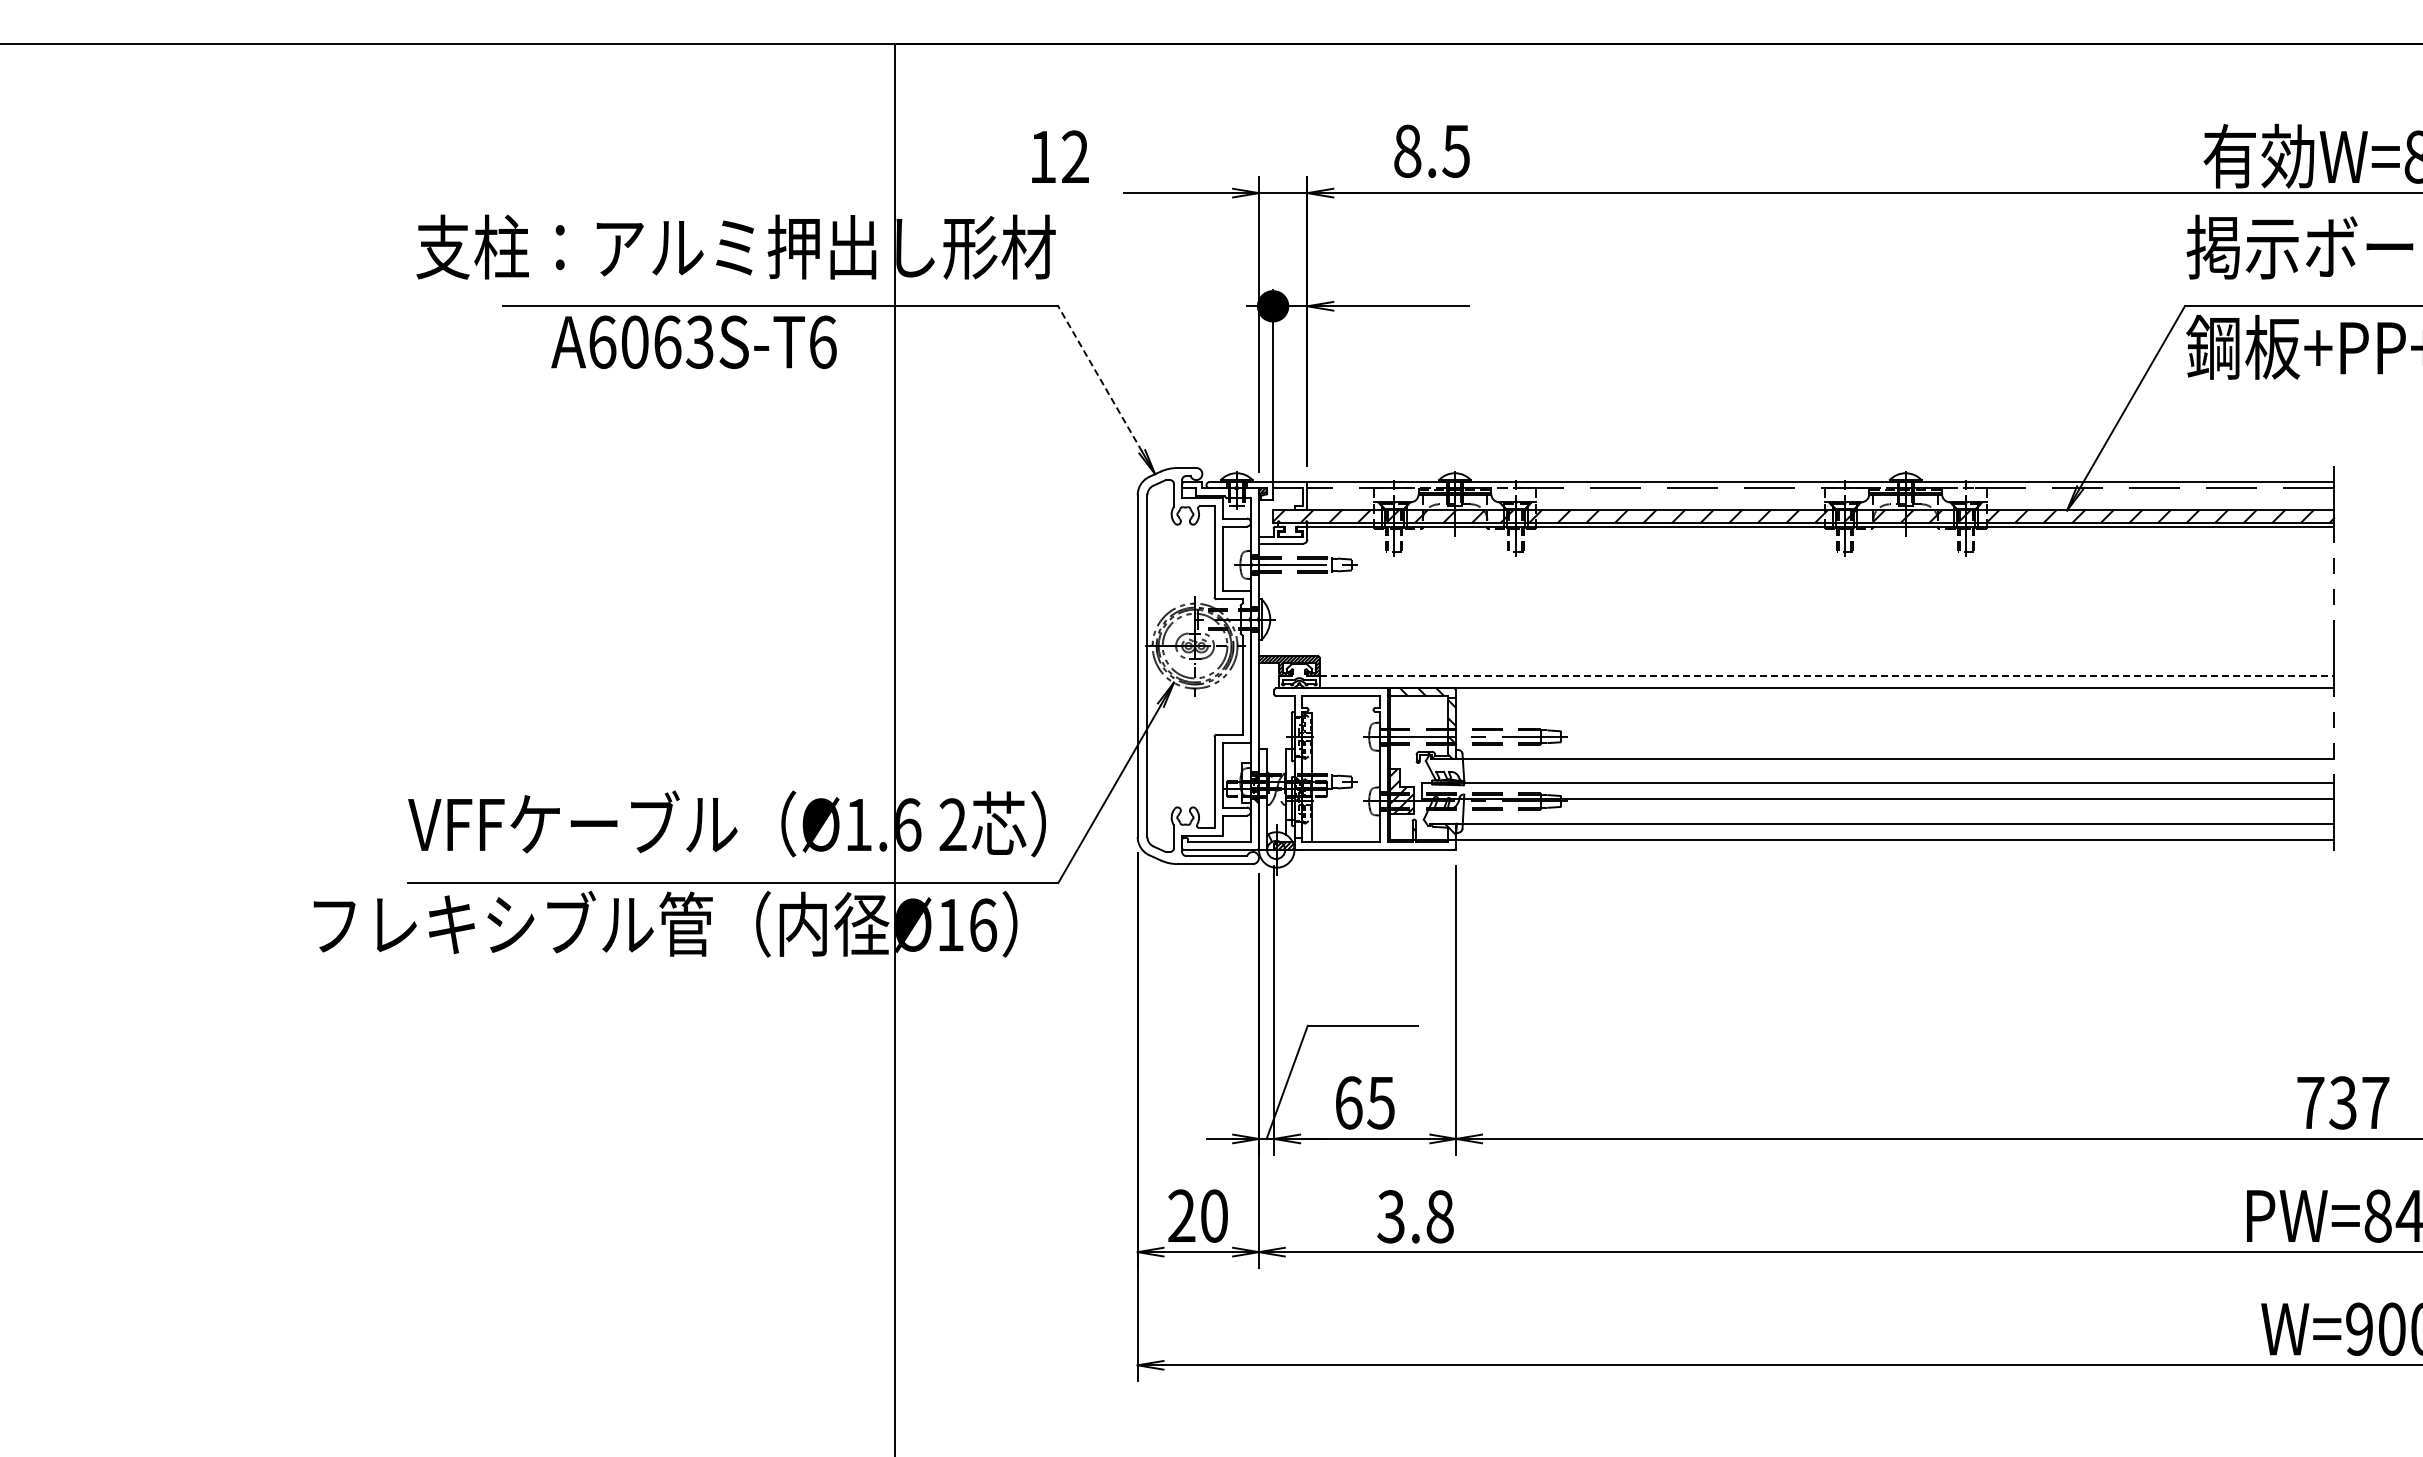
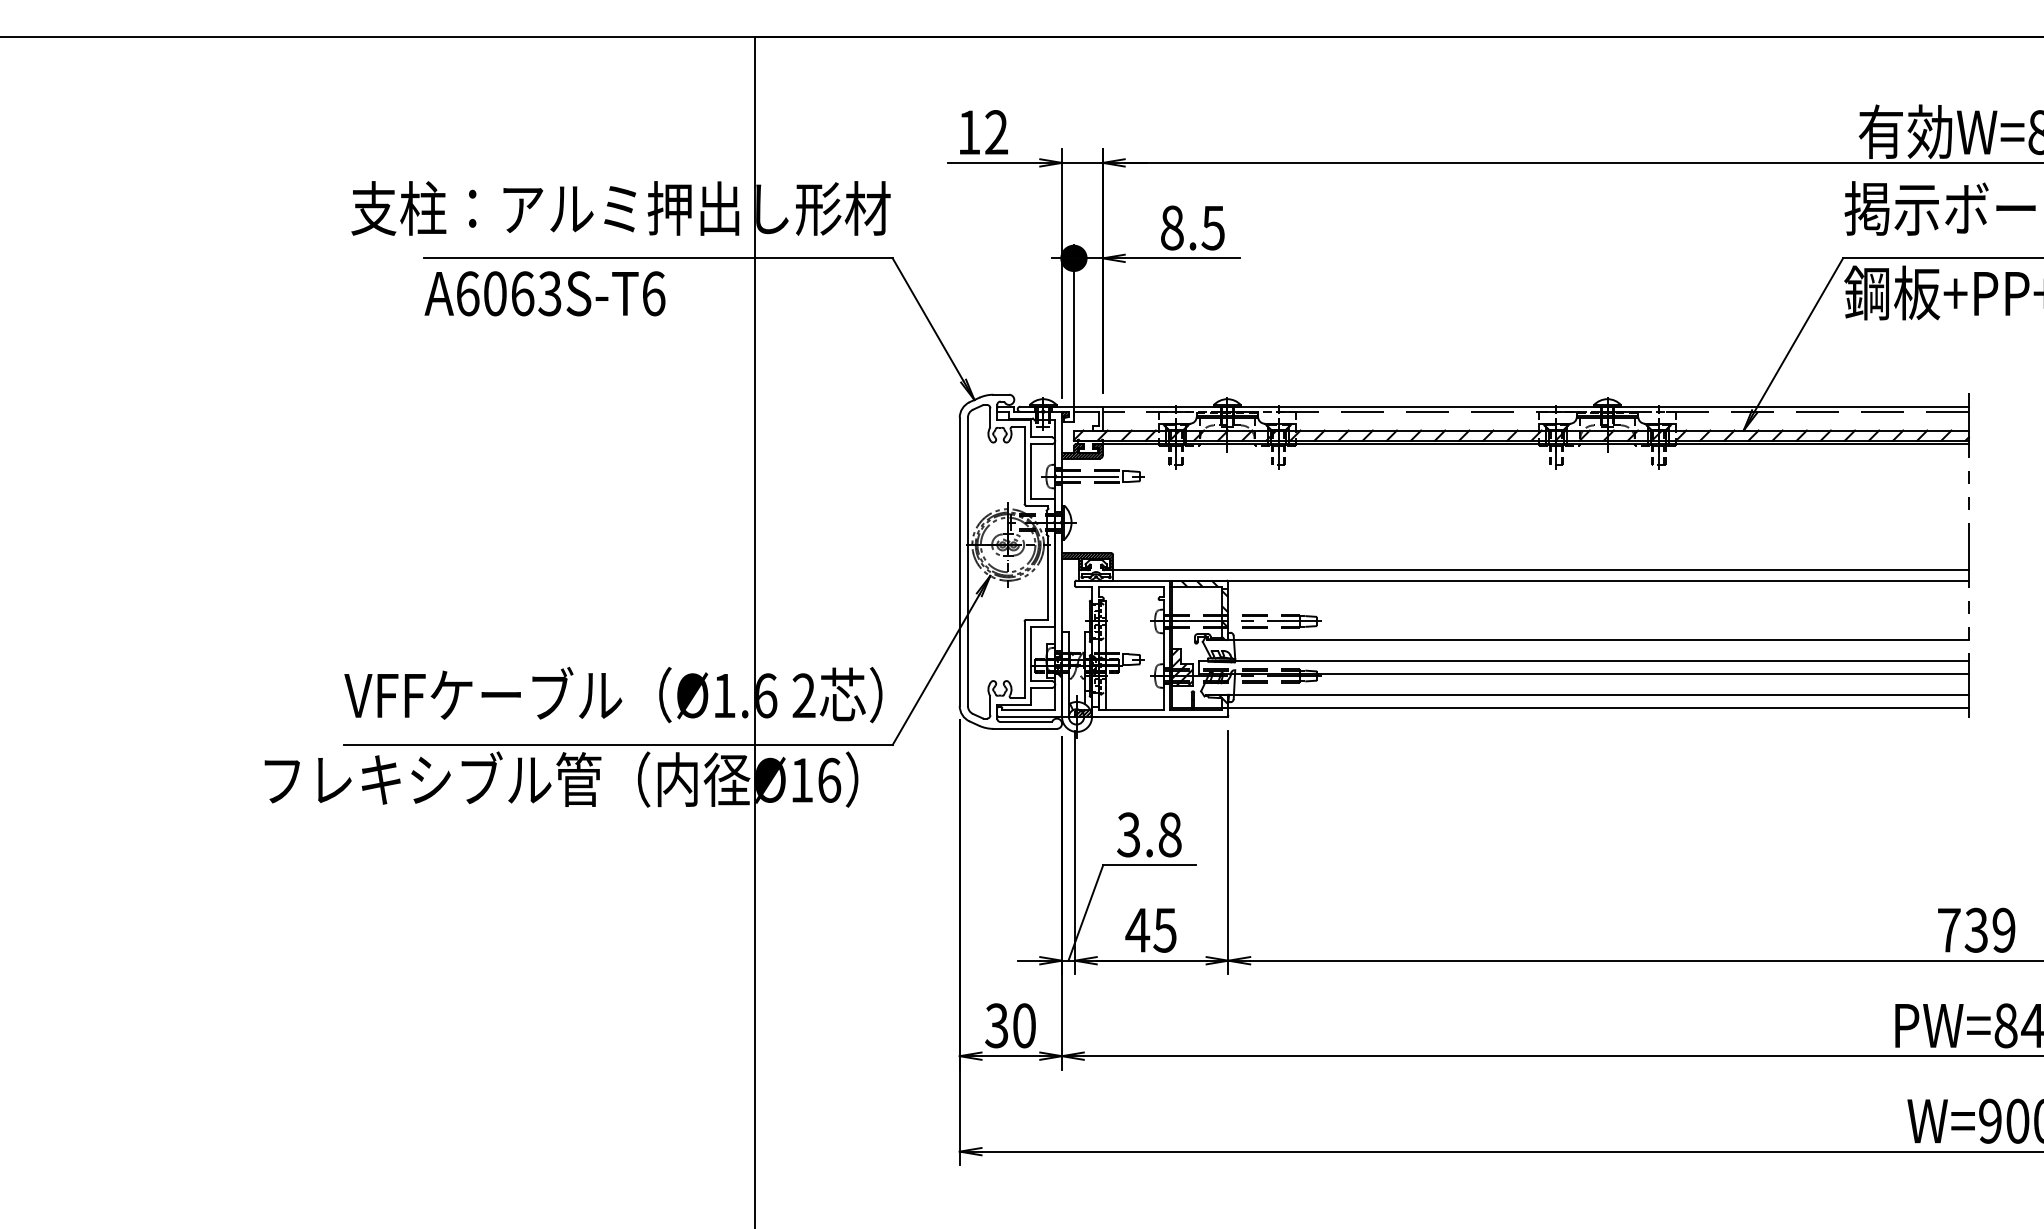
text: (1431, 150) -> (1192, 227), moved
text: (1060, 156) -> (984, 132), moved
text: (693, 341) -> (544, 293), moved
line: (1099, 378) -> (927, 319), dashed -> solid
hatch: (1282, 534) -> (1081, 450), added
line: (1827, 676) -> (1541, 570), dashed -> solid
text: (1348, 1102) -> (1137, 929), 65 -> 45
text: (2375, 1102) -> (2003, 929), 737 -> 739
text: (1181, 1215) -> (996, 1025), 20 -> 30
text: (1415, 1216) -> (1149, 834), moved

